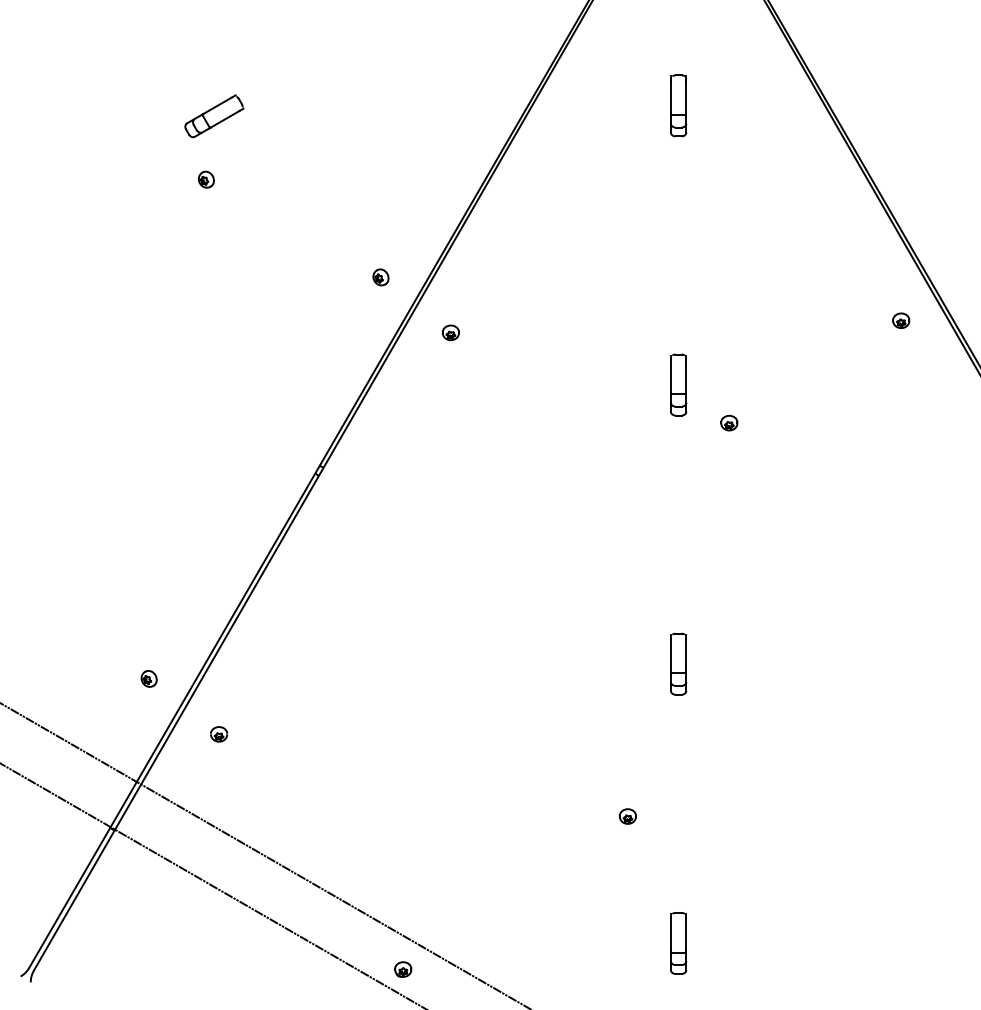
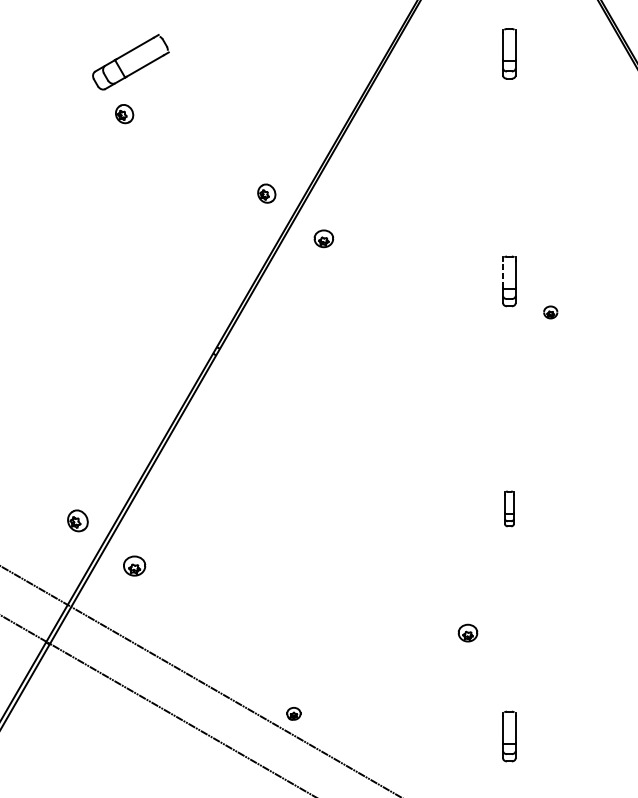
part: (214, 116) -> (131, 62), size x1.6
part: (205, 179) -> (123, 113), size x1.4
part: (380, 277) -> (266, 193), size x1.4
part: (450, 332) -> (323, 238), size x1.4
line: (670, 375) -> (502, 273), solid -> dashed
part: (678, 663) -> (509, 508), size x0.7
part: (148, 678) -> (77, 520), size x1.6
part: (219, 734) -> (135, 566), size x1.6
part: (627, 816) -> (467, 633), size x1.4
part: (403, 969) -> (294, 713), moved

